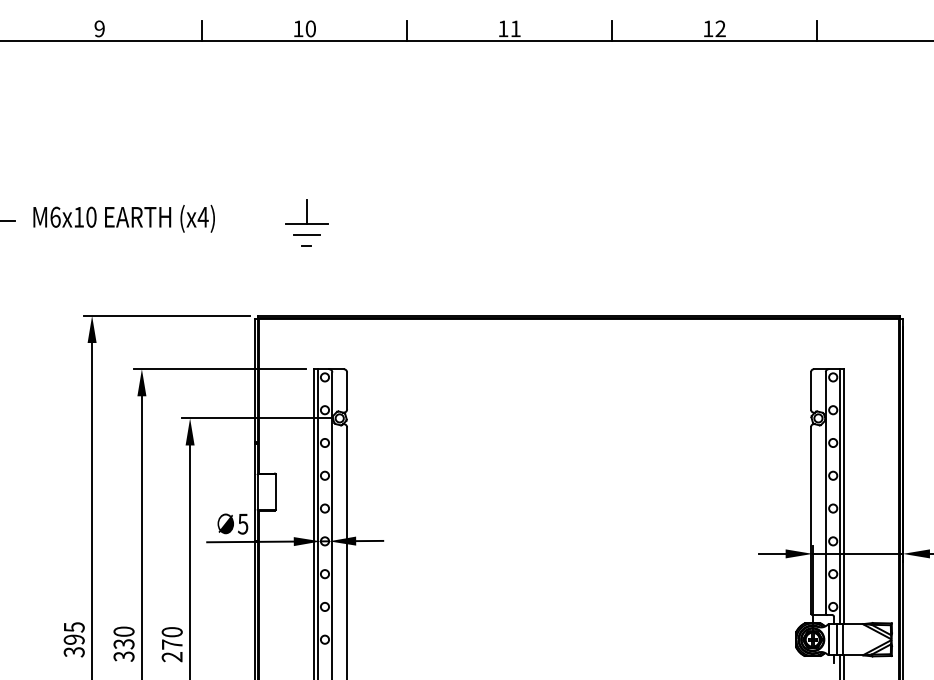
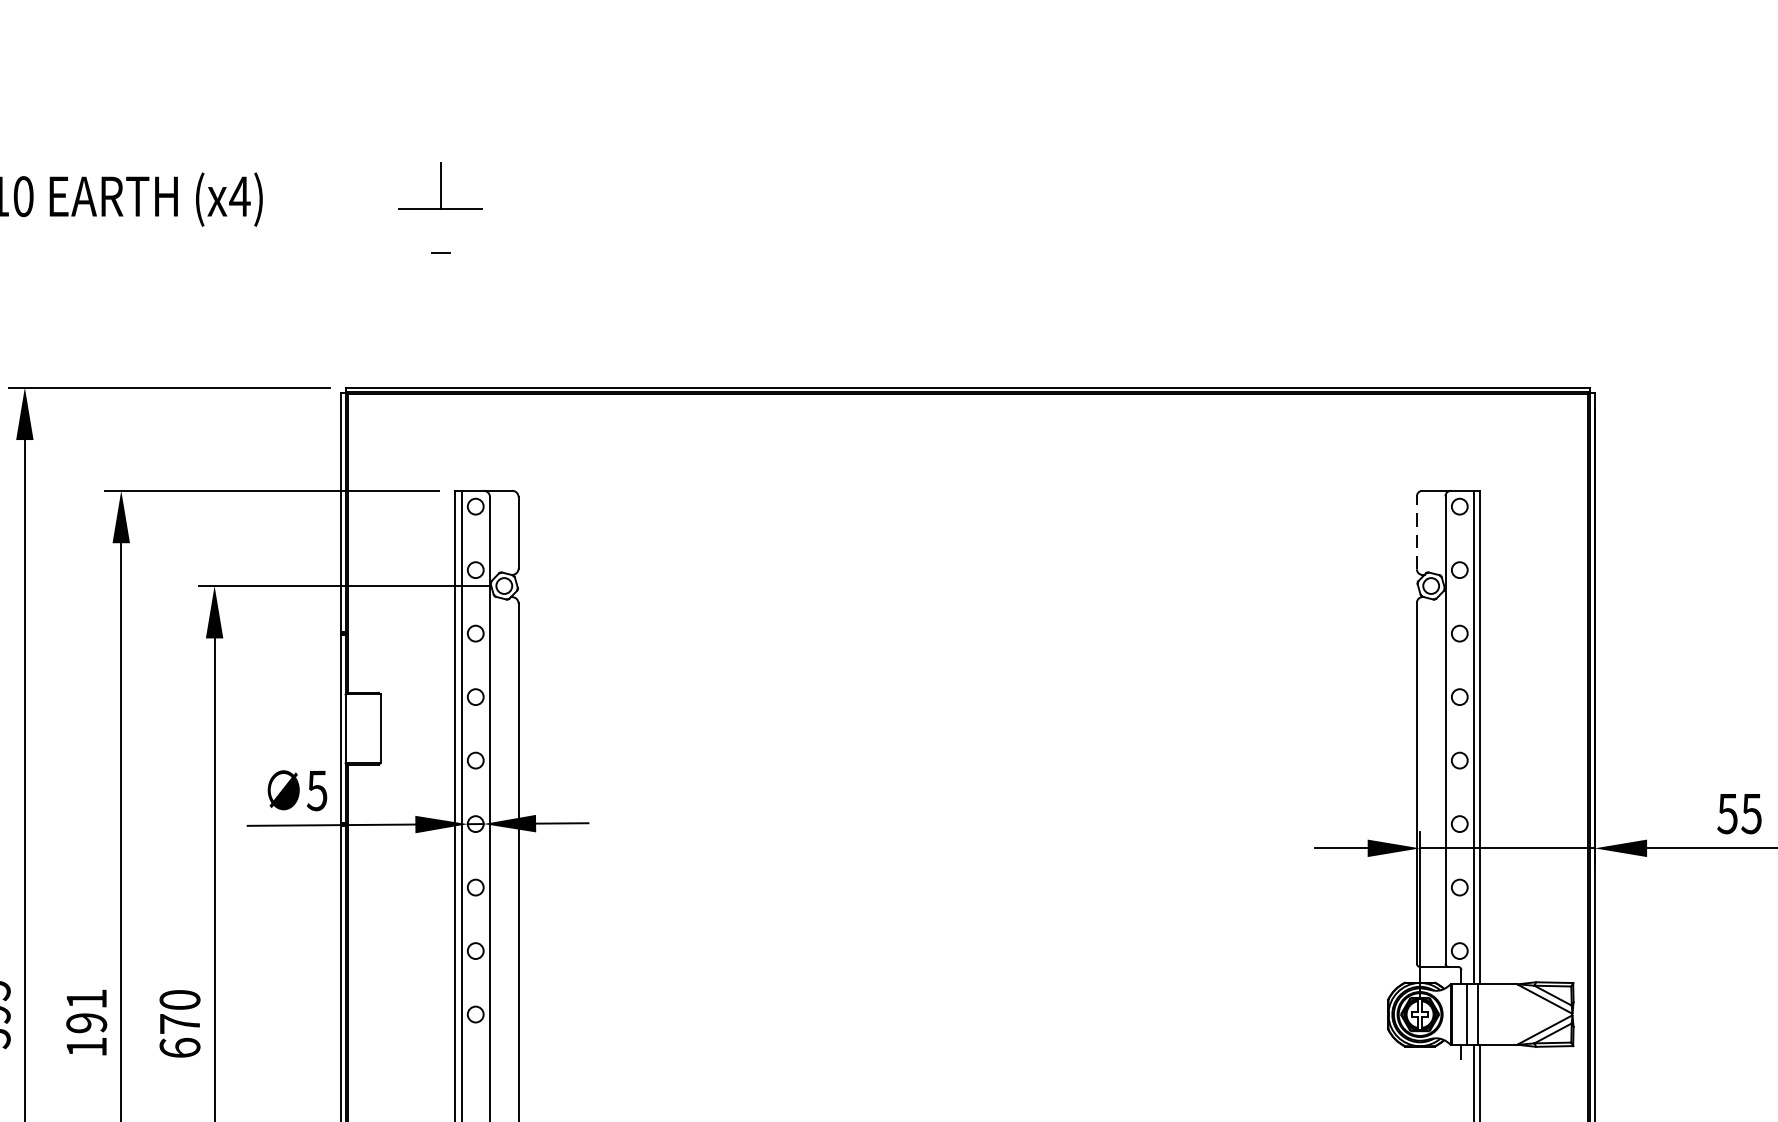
line: (306, 234) -> (439, 229), removed
line: (811, 390) -> (1417, 531), solid -> dashed
text: (123, 643) -> (85, 1021), 330 -> 191
text: (171, 656) -> (178, 1047), 270 -> 670

